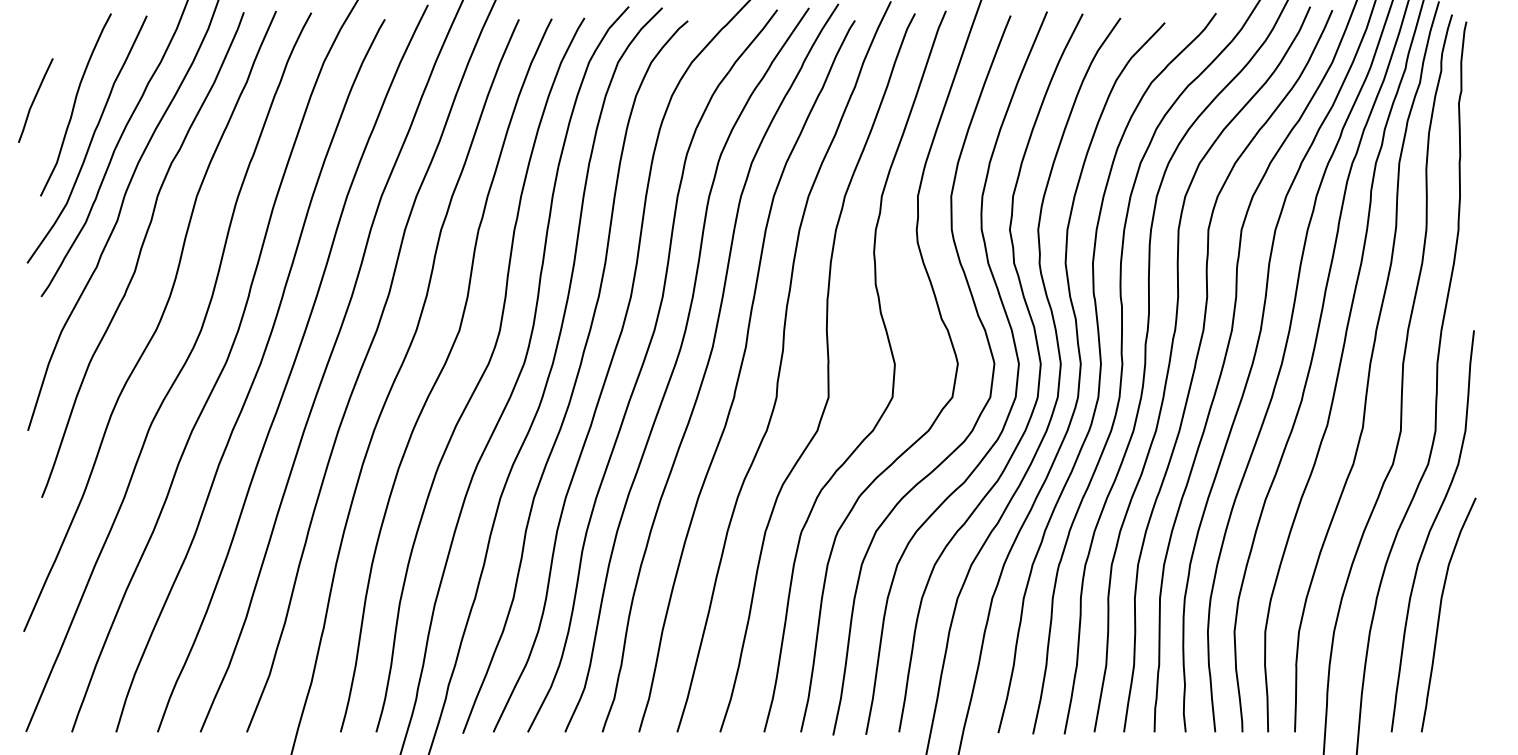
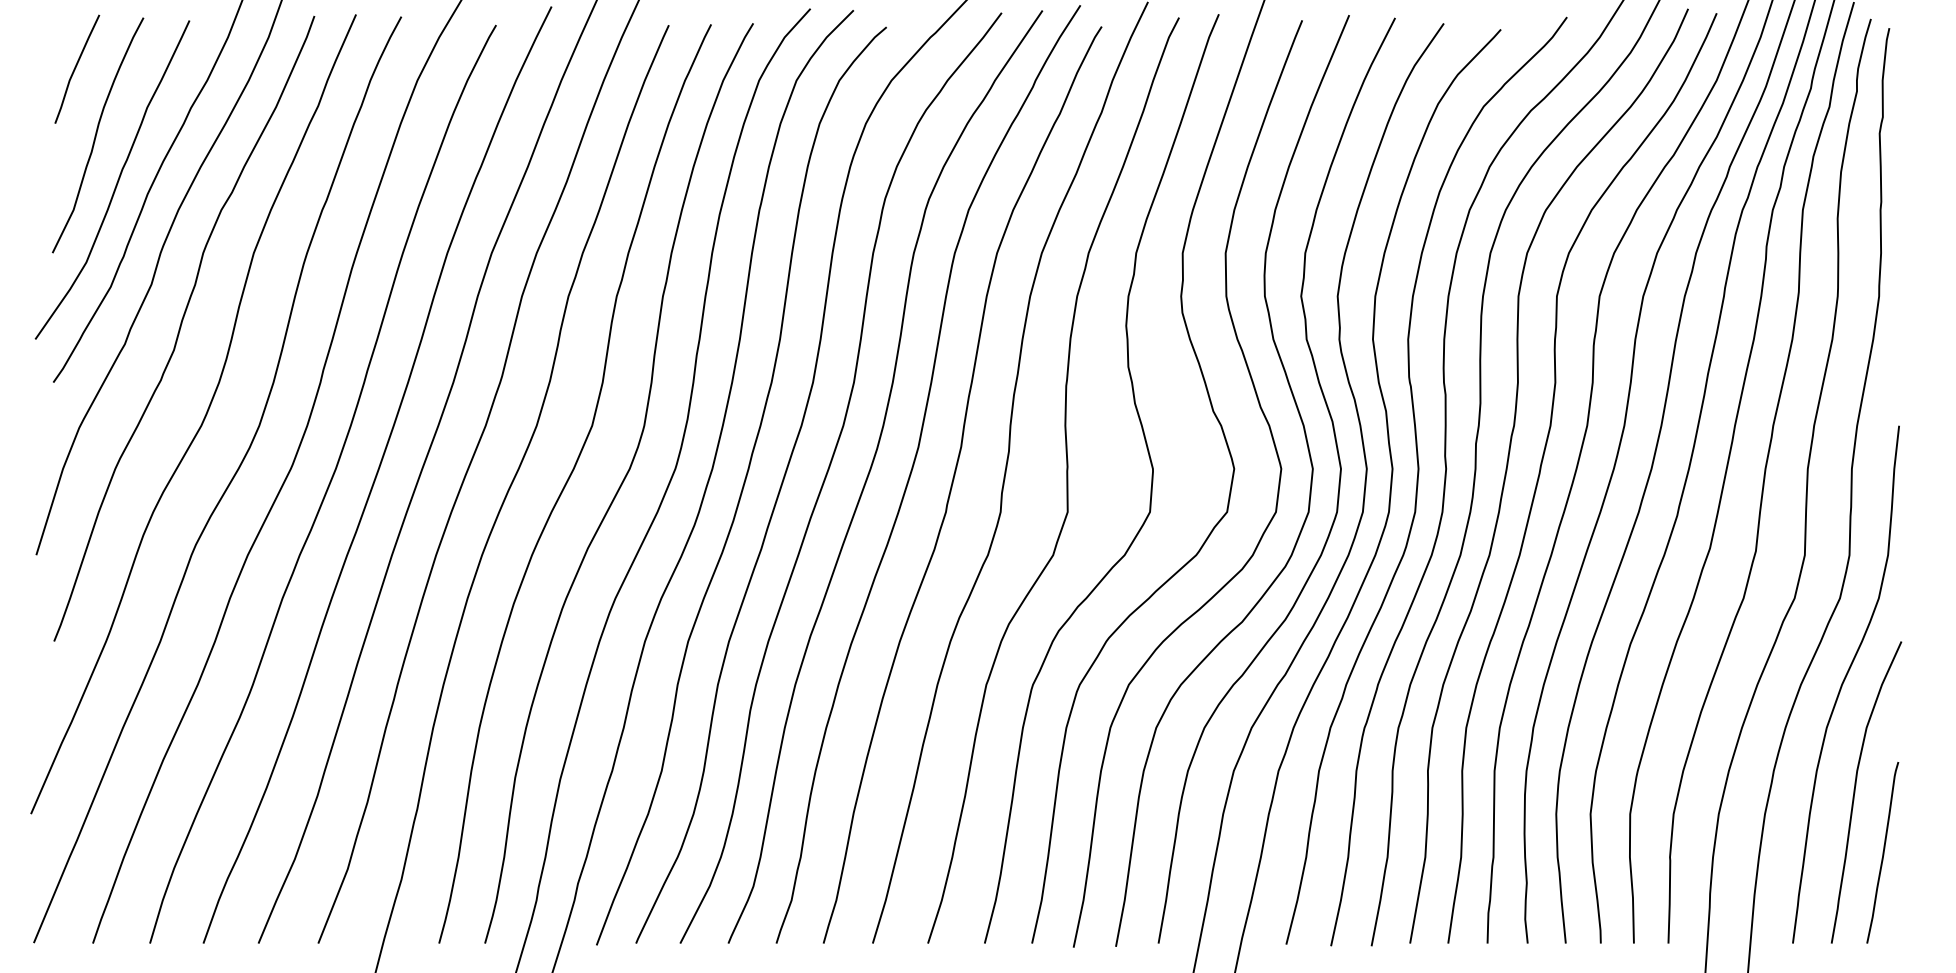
line: (35, 99) -> (76, 67), moved
curve: (1461, 661) -> (1882, 852), added

